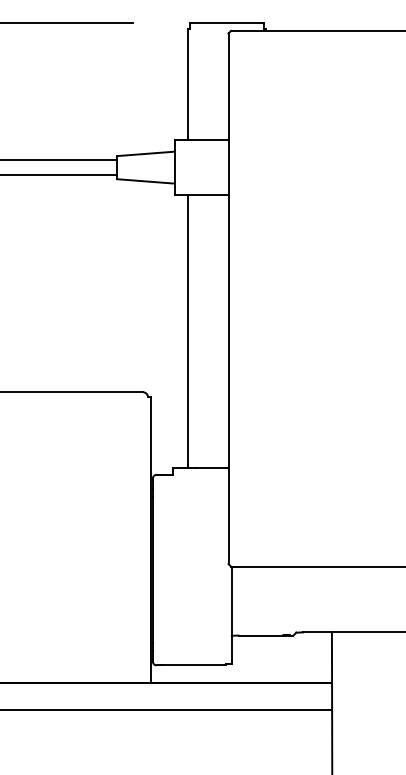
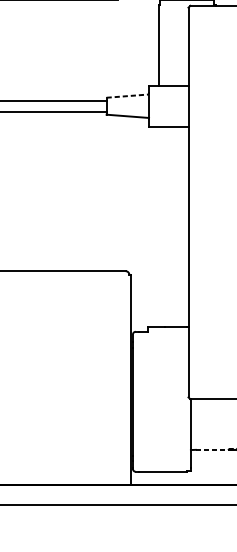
line: (145, 153) -> (127, 95), solid -> dashed
line: (188, 331) -> (159, 226), removed
line: (261, 635) -> (212, 449), solid -> dashed

